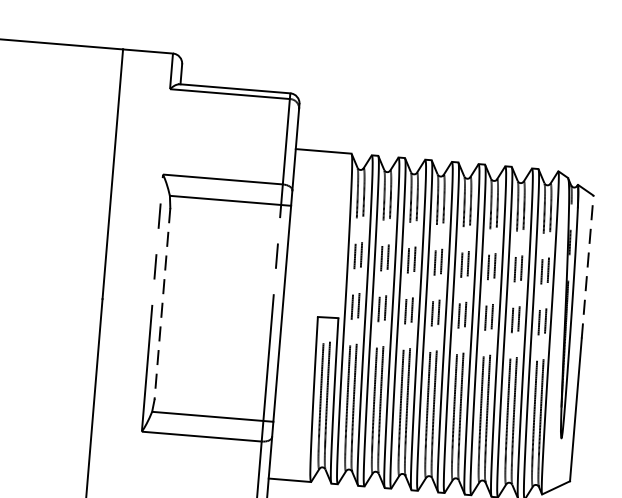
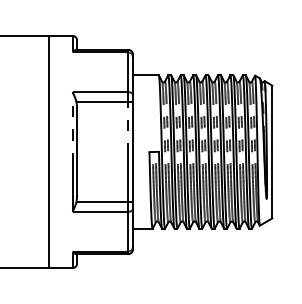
line: (588, 266) -> (272, 118), dashed -> solid
line: (163, 302) -> (77, 151), dashed -> solid

